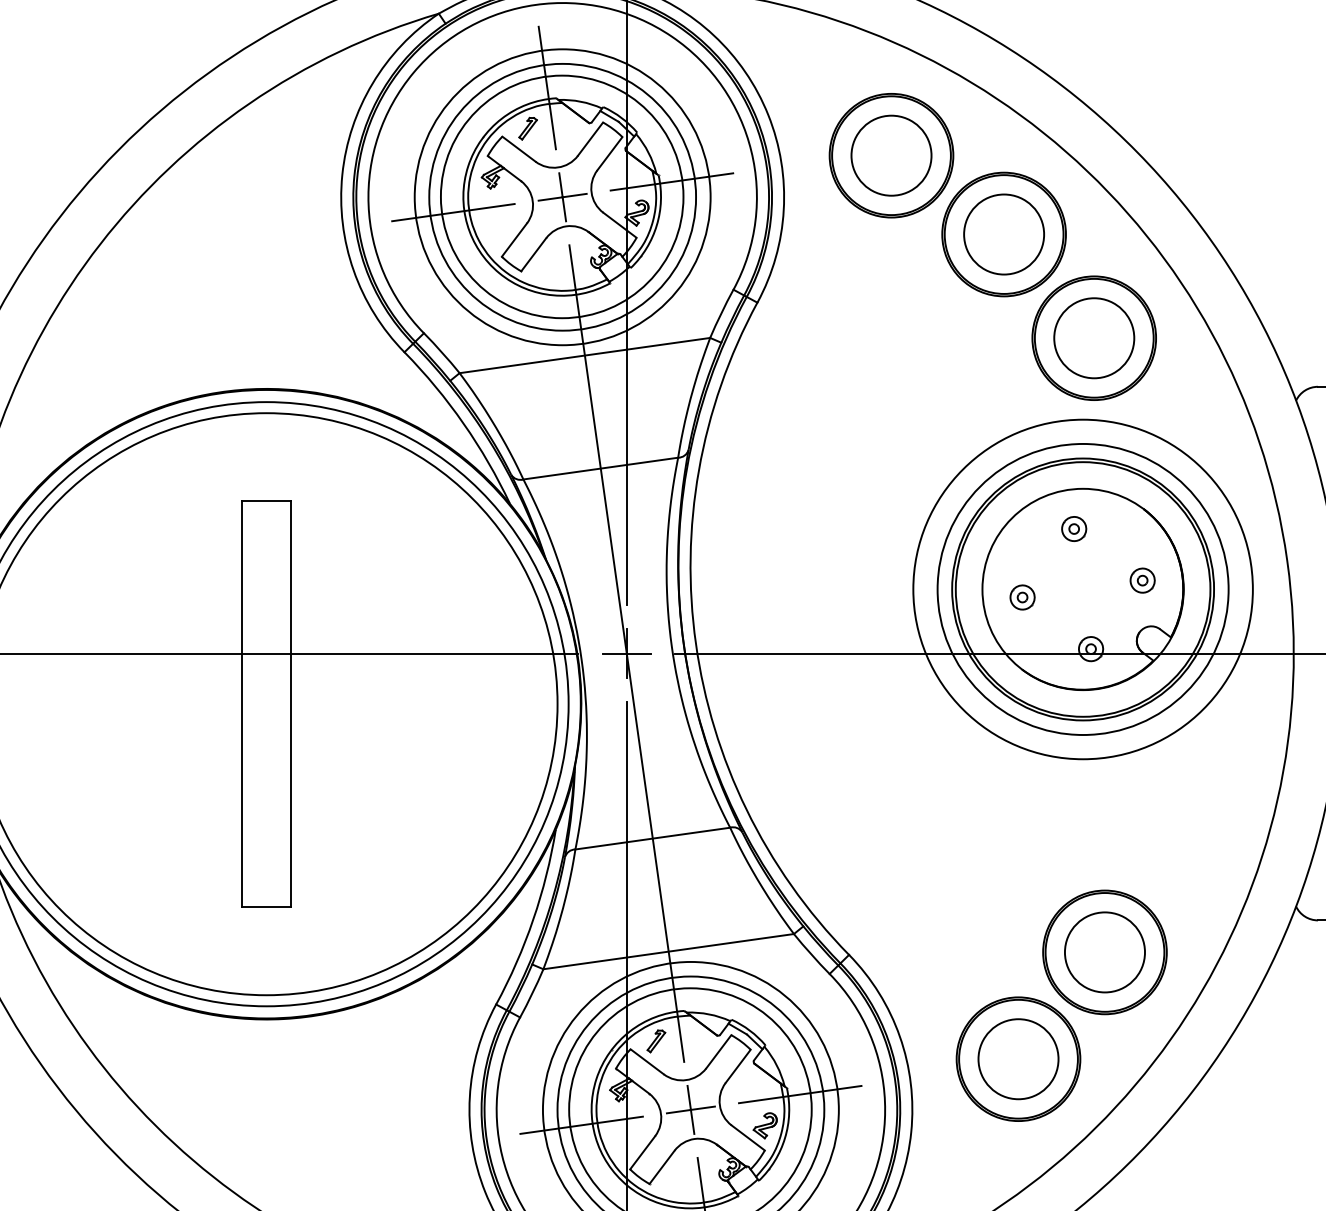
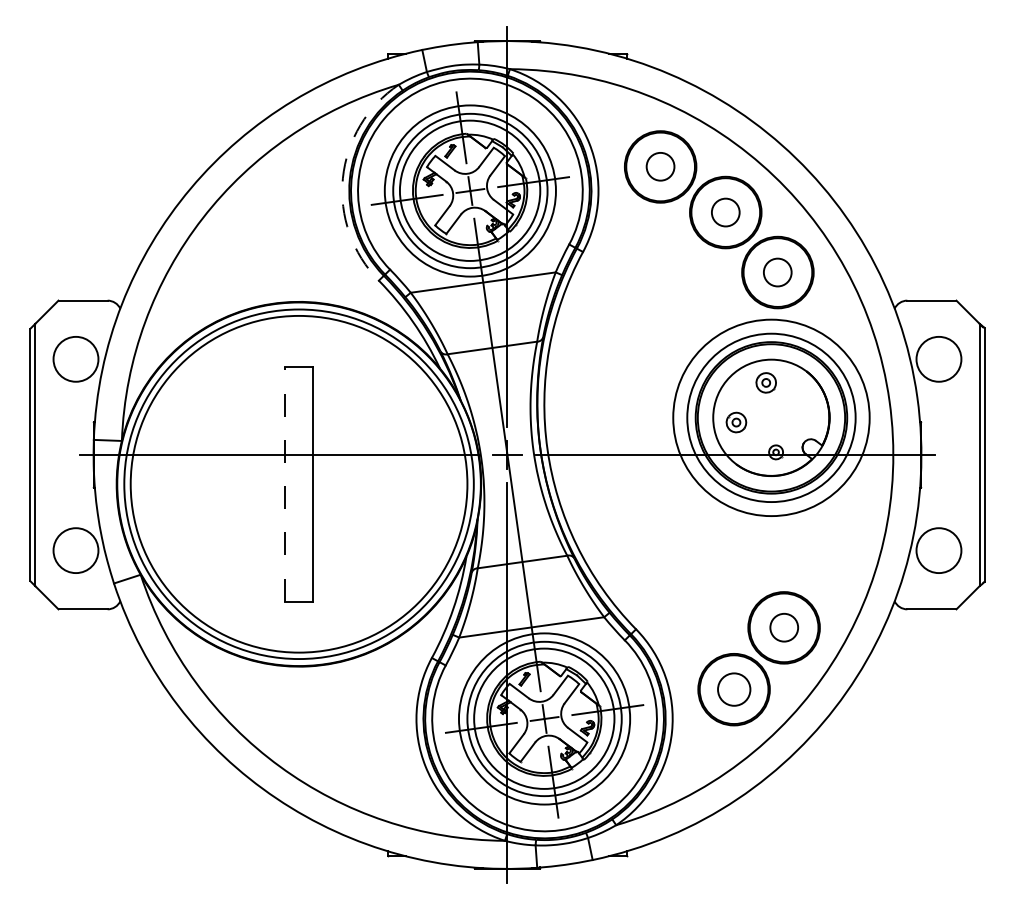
circle: (891, 154) -> (660, 166), size x0.6
arc: (341, 175) -> (342, 178), solid -> dashed
circle: (1003, 234) -> (725, 212), size x0.6
circle: (1093, 338) -> (777, 272), size x0.6
part: (1074, 528) -> (766, 382), size x1.4
part: (1141, 580) -> (805, 412), removed
part: (1022, 597) -> (736, 422), size x1.4
line: (243, 702) -> (285, 483), solid -> dashed
circle: (1105, 951) -> (784, 627), size x0.6
circle: (1019, 1058) -> (734, 689), size x0.7

